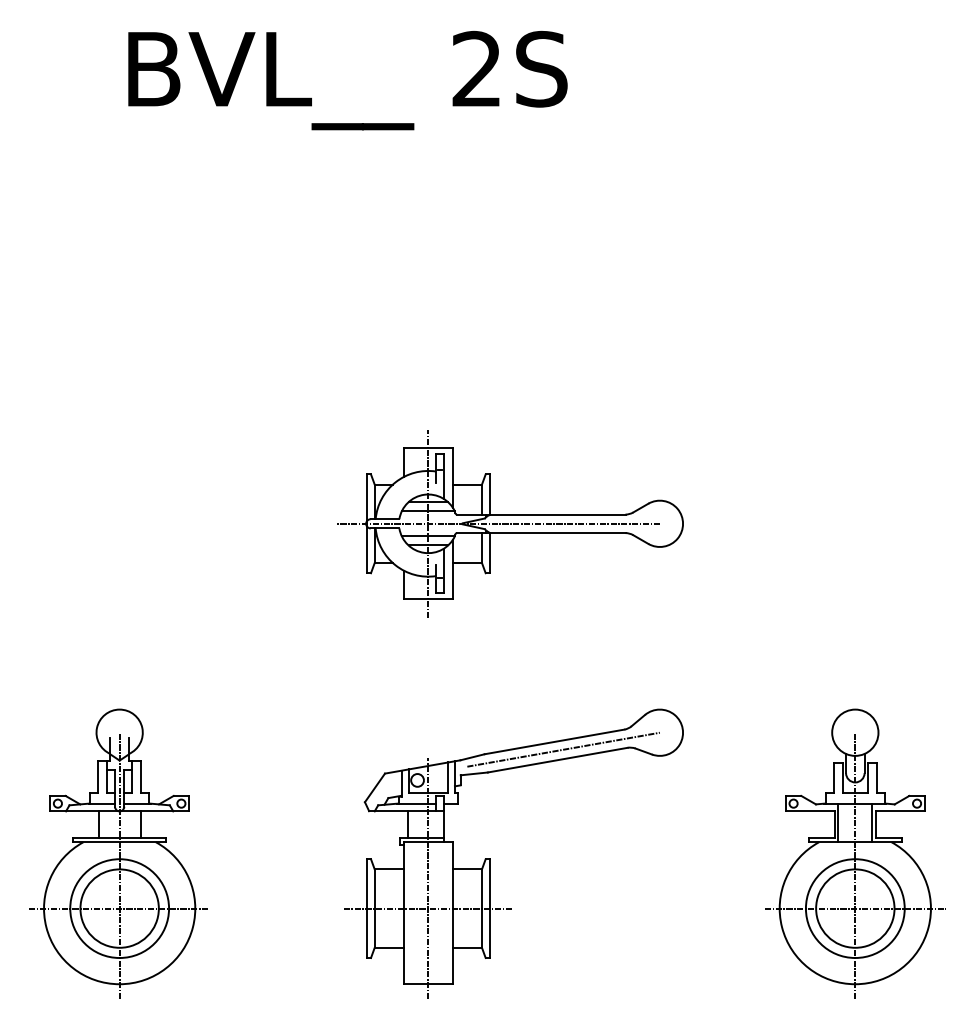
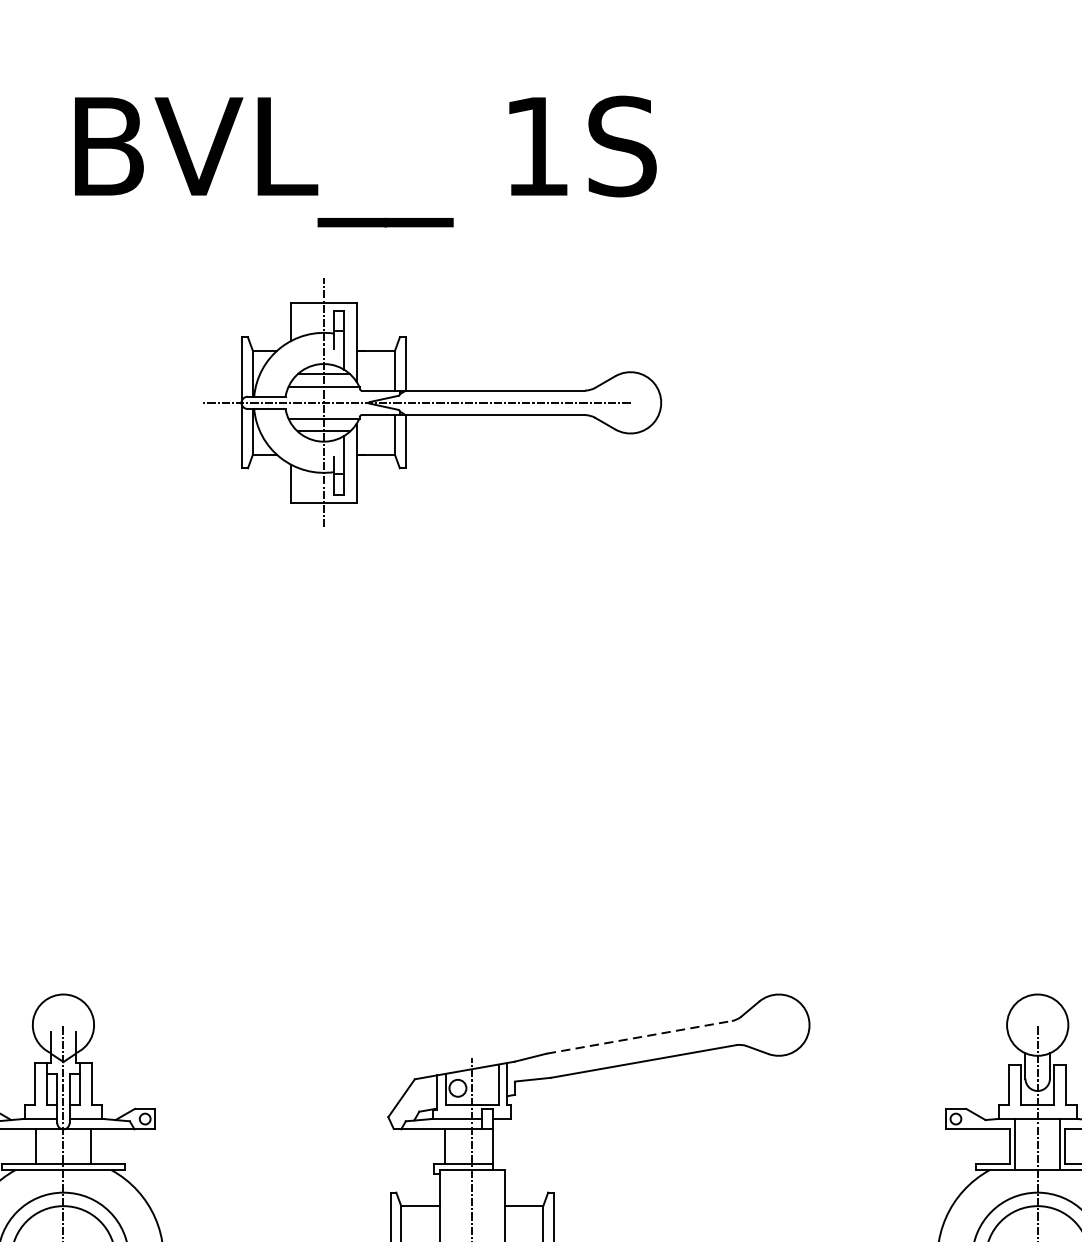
text: (476, 68) -> (536, 145), 2S -> 1S
part: (510, 523) -> (432, 402), moved
line: (554, 741) -> (639, 1036), solid -> dashed
line: (563, 749) -> (651, 1047), removed

